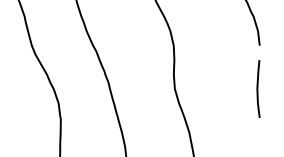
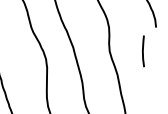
line: (258, 89) -> (143, 51), moved

